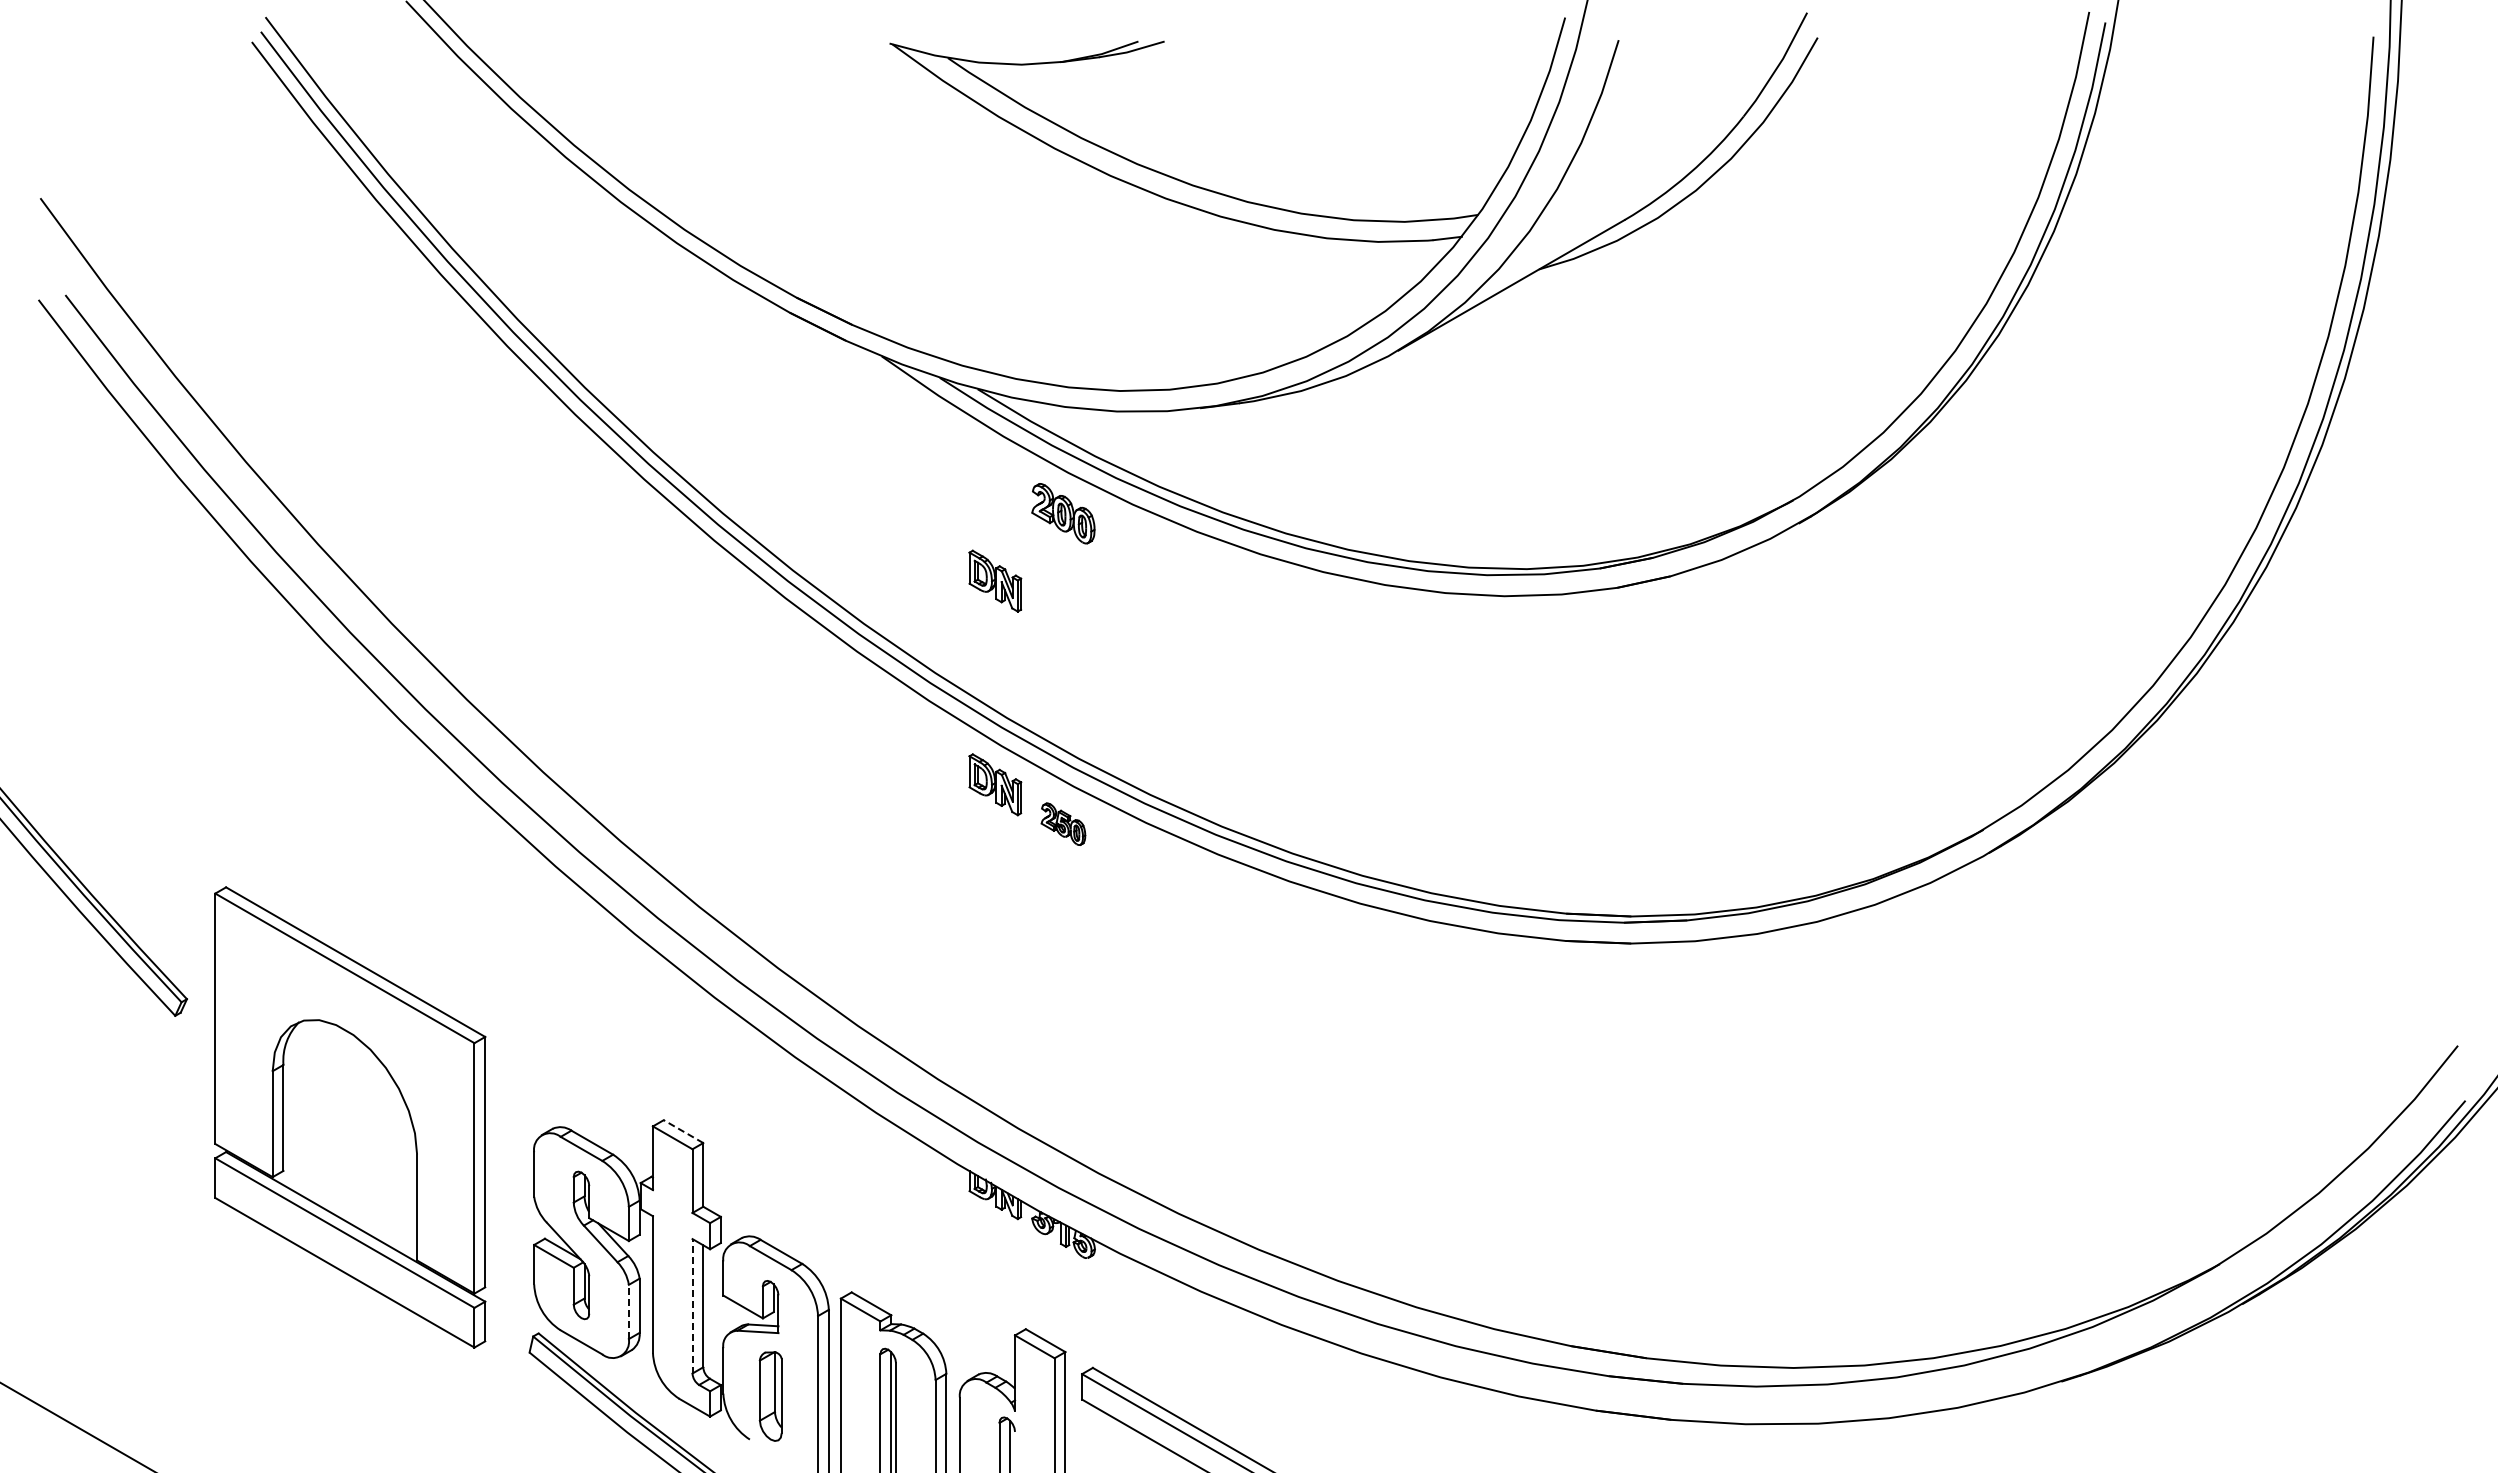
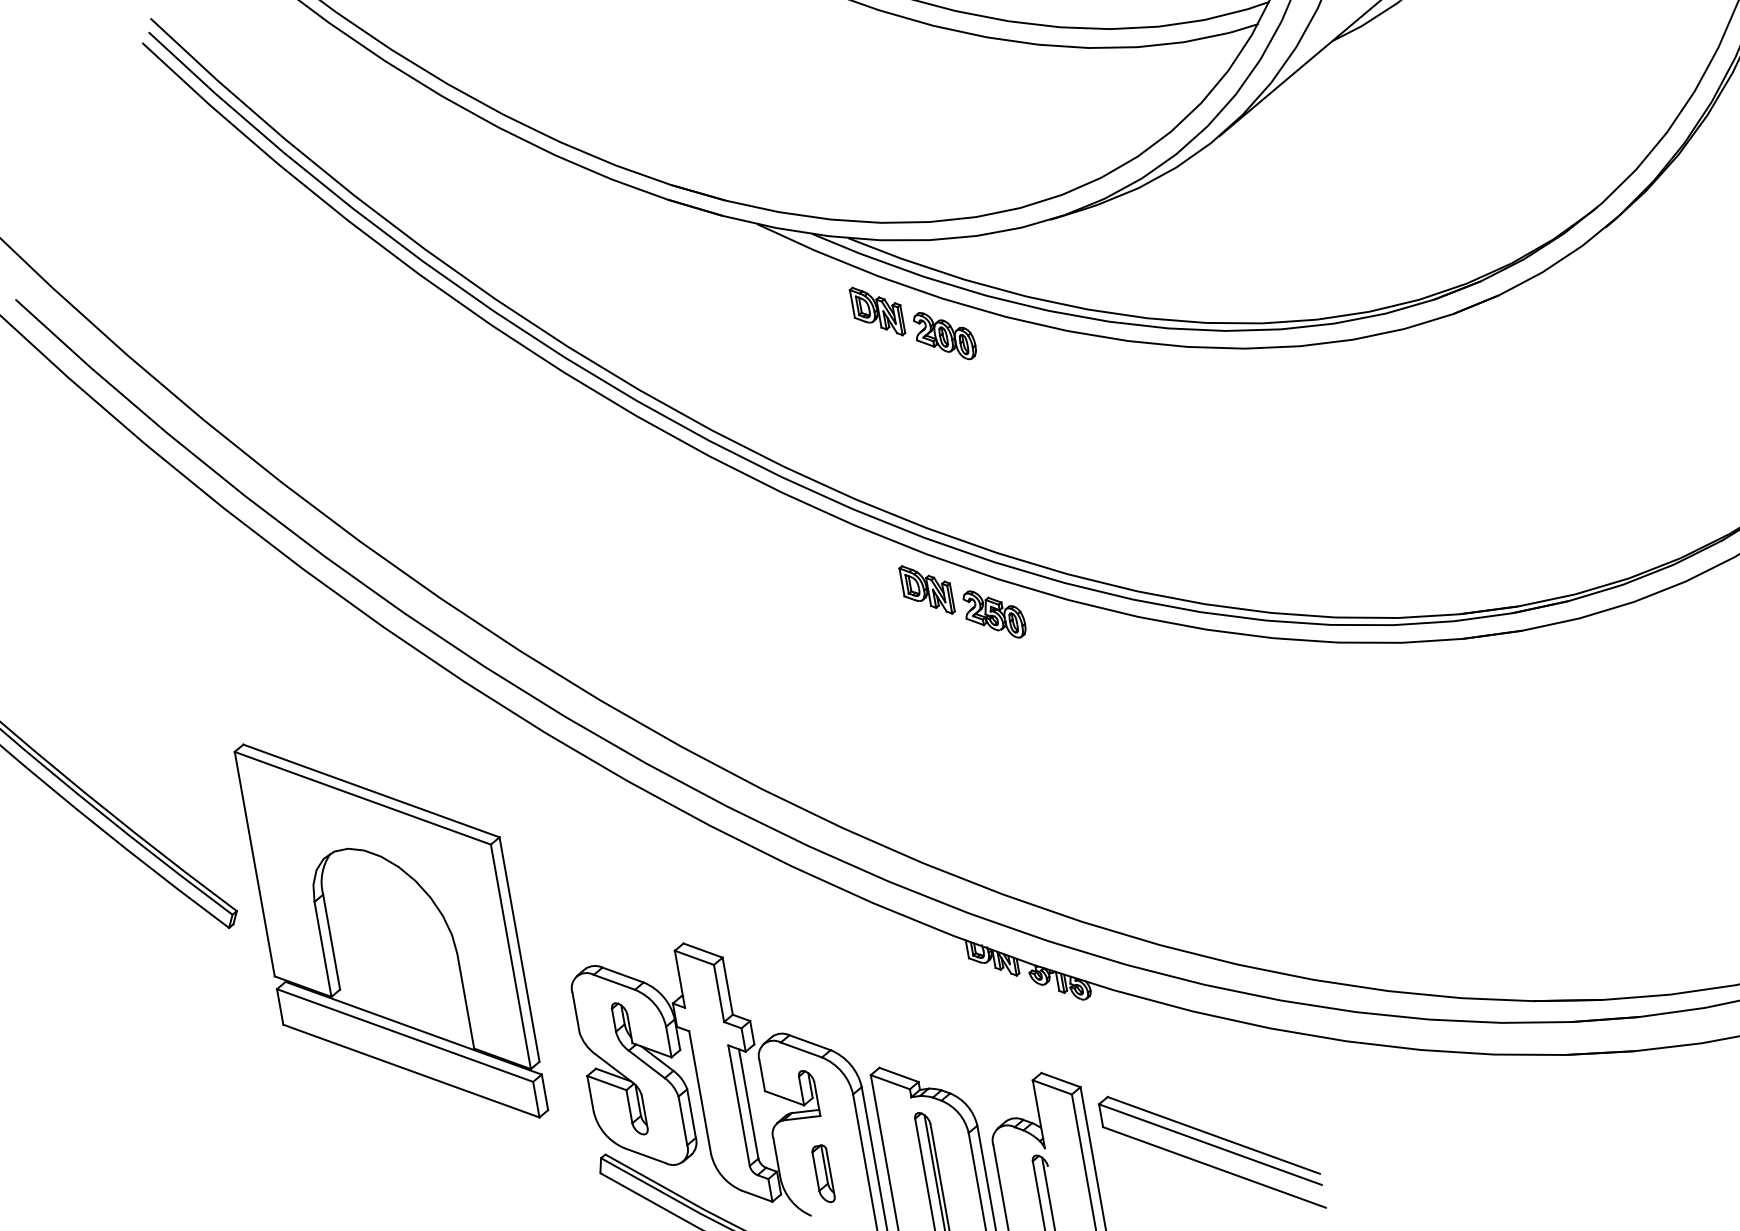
part: (995, 580) -> (877, 310), moved
part: (1063, 823) -> (994, 613), size x1.43
part: (350, 1117) -> (391, 931), moved
line: (683, 1131) -> (703, 950), dashed -> solid
line: (692, 1305) -> (738, 1104), dashed -> solid
line: (628, 1311) -> (682, 1120), dashed -> solid
part: (770, 1396) -> (823, 1174), size x0.71

